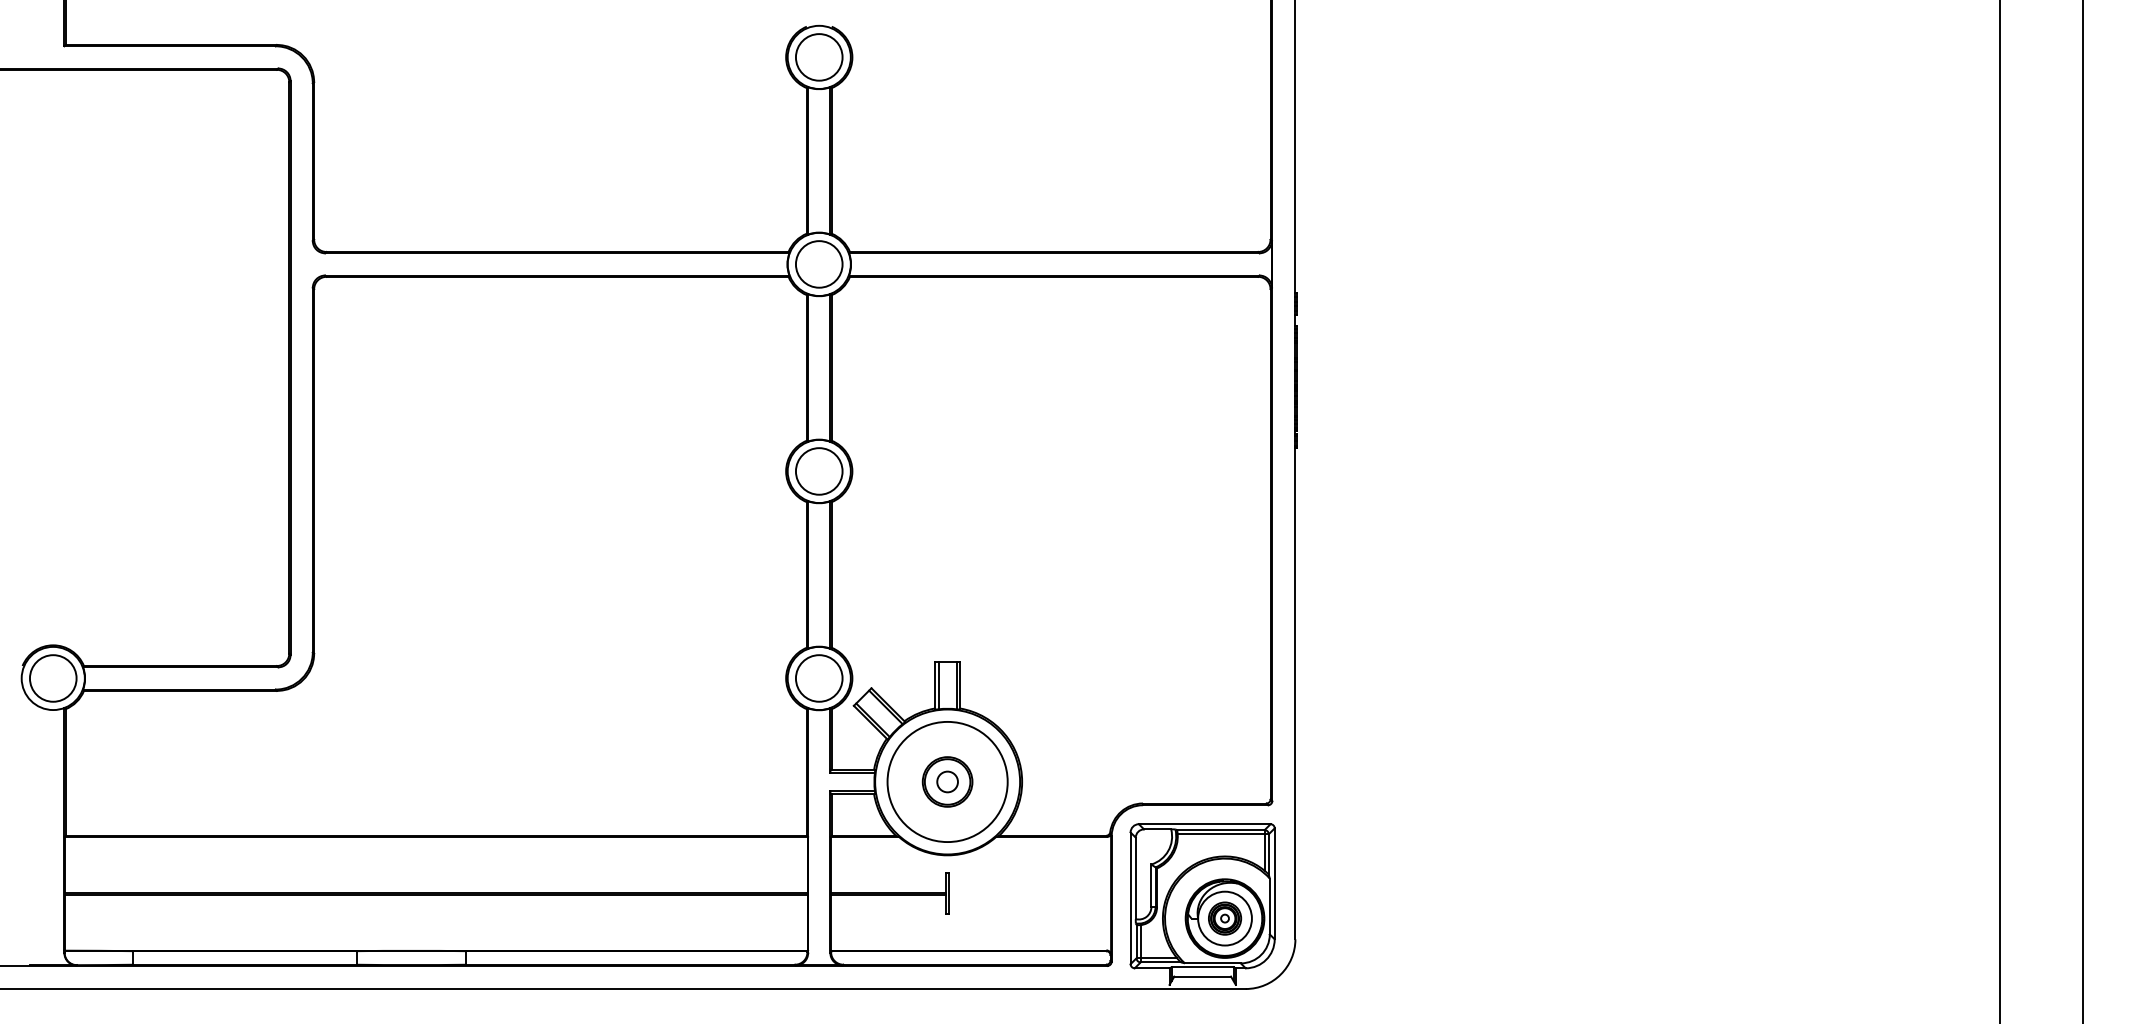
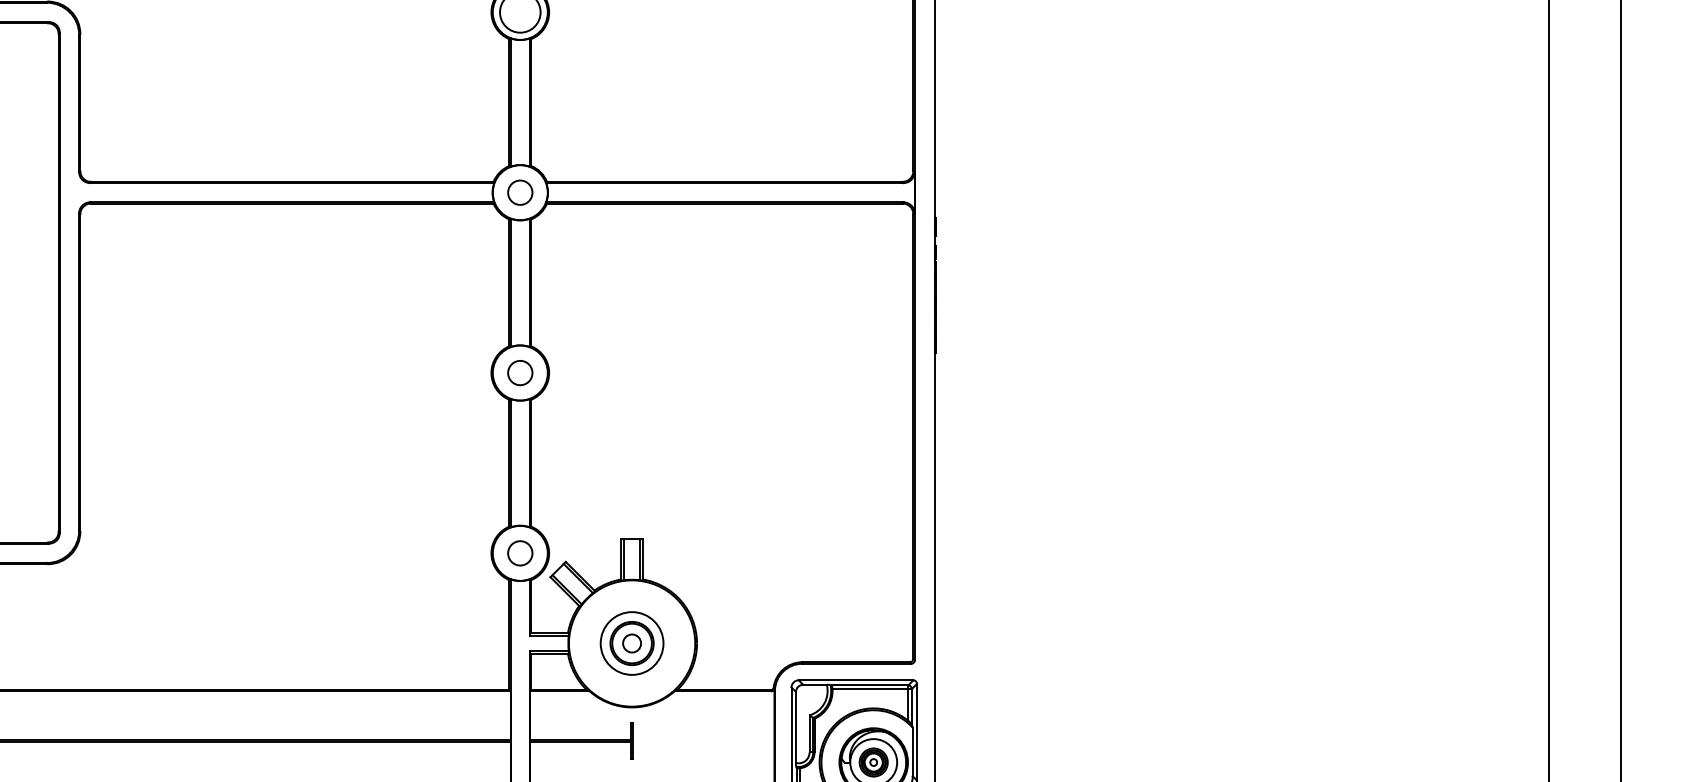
circle: (818, 264) -> (519, 192), size x0.6
circle: (818, 471) -> (519, 373), size x0.6
circle: (818, 678) -> (519, 553), size x0.6
circle: (947, 781) -> (631, 643), size x0.6

